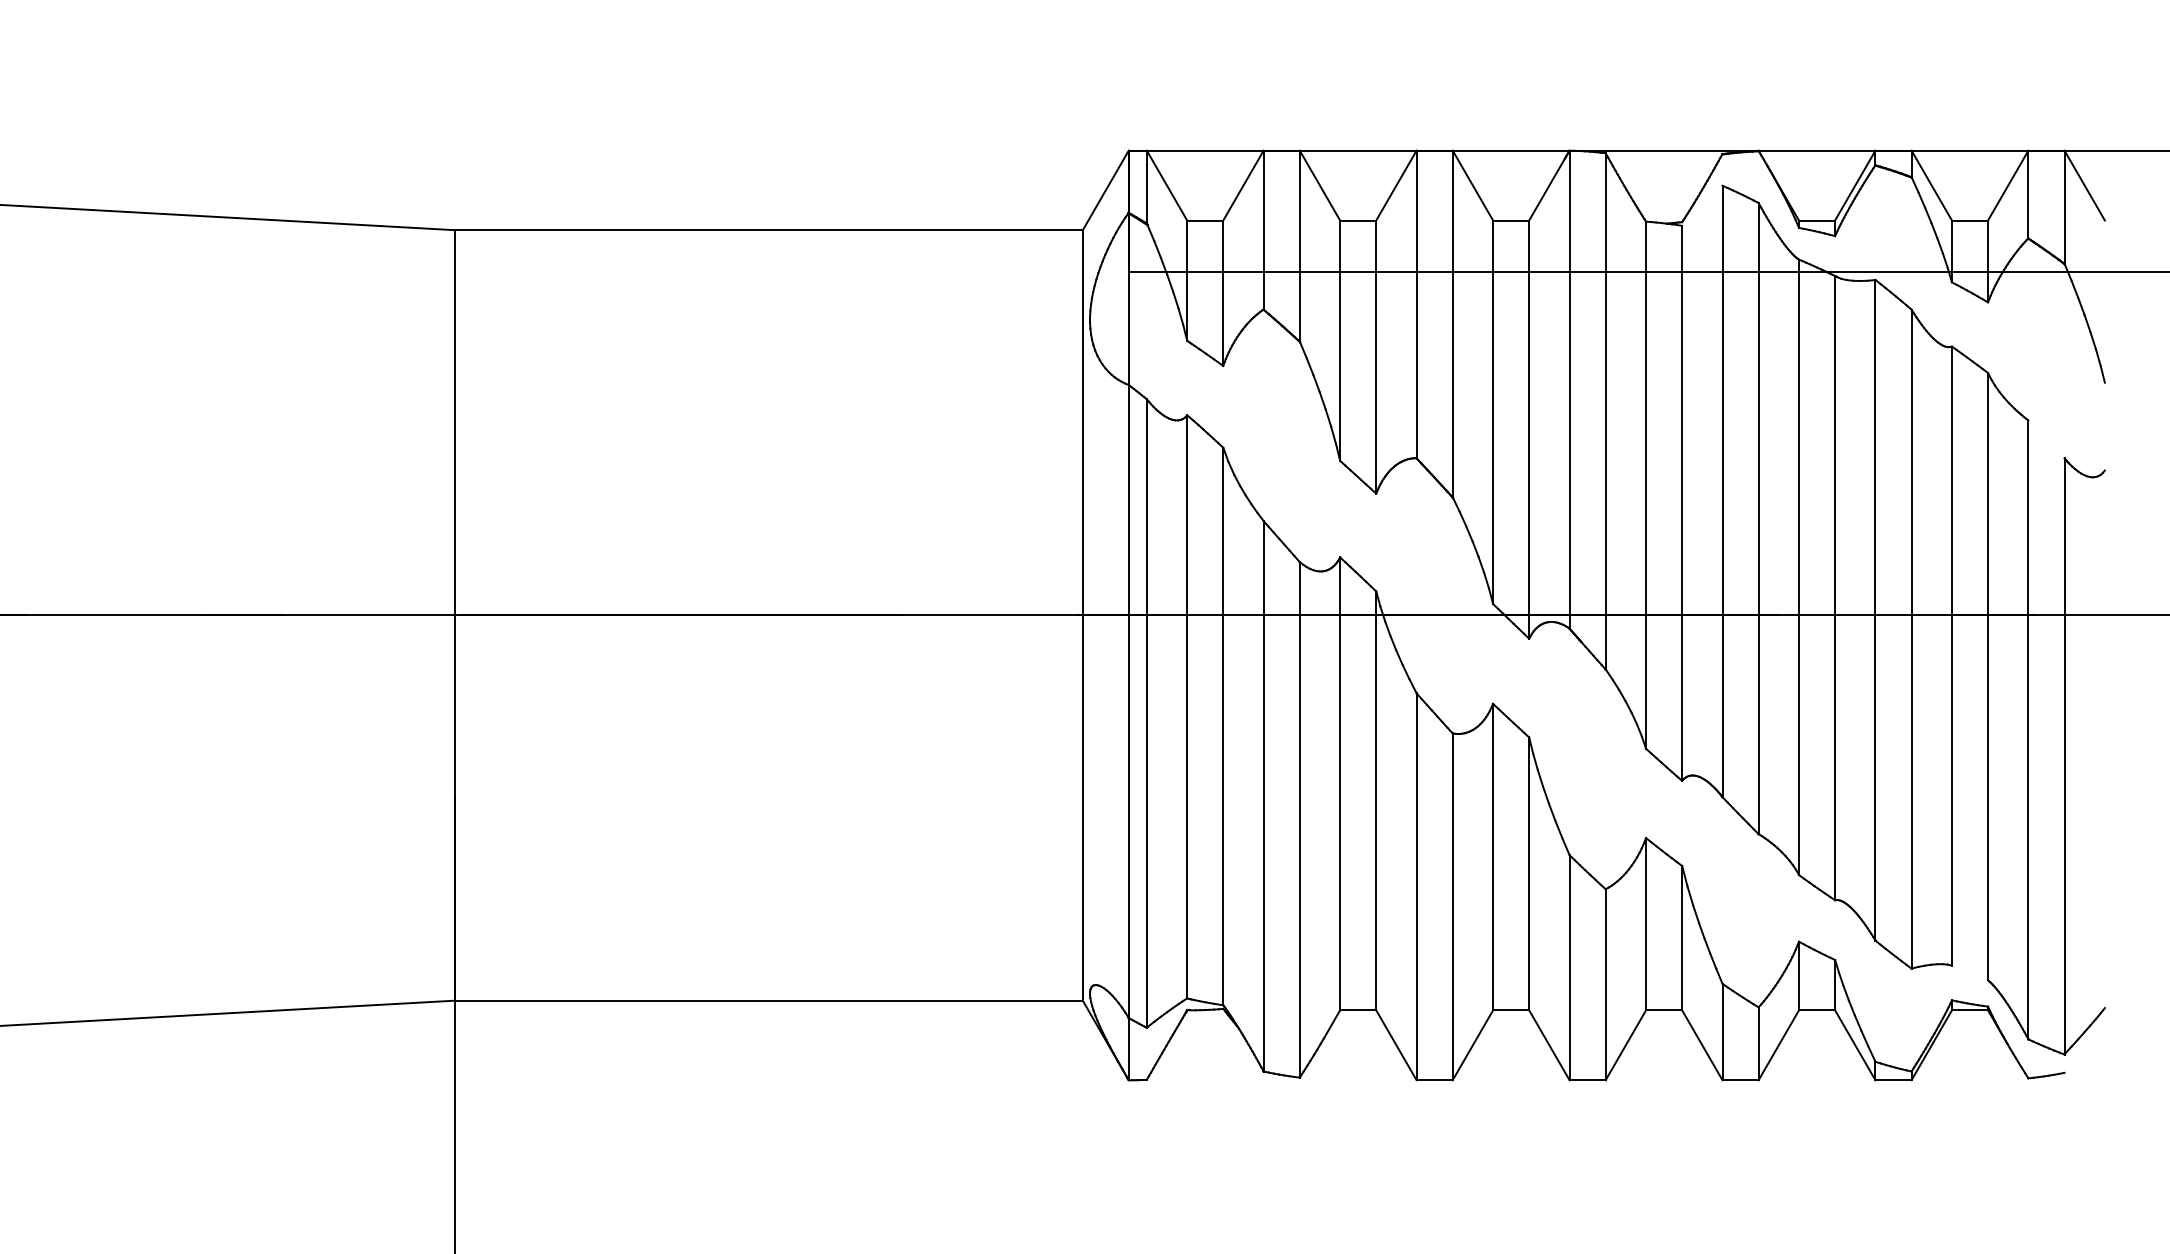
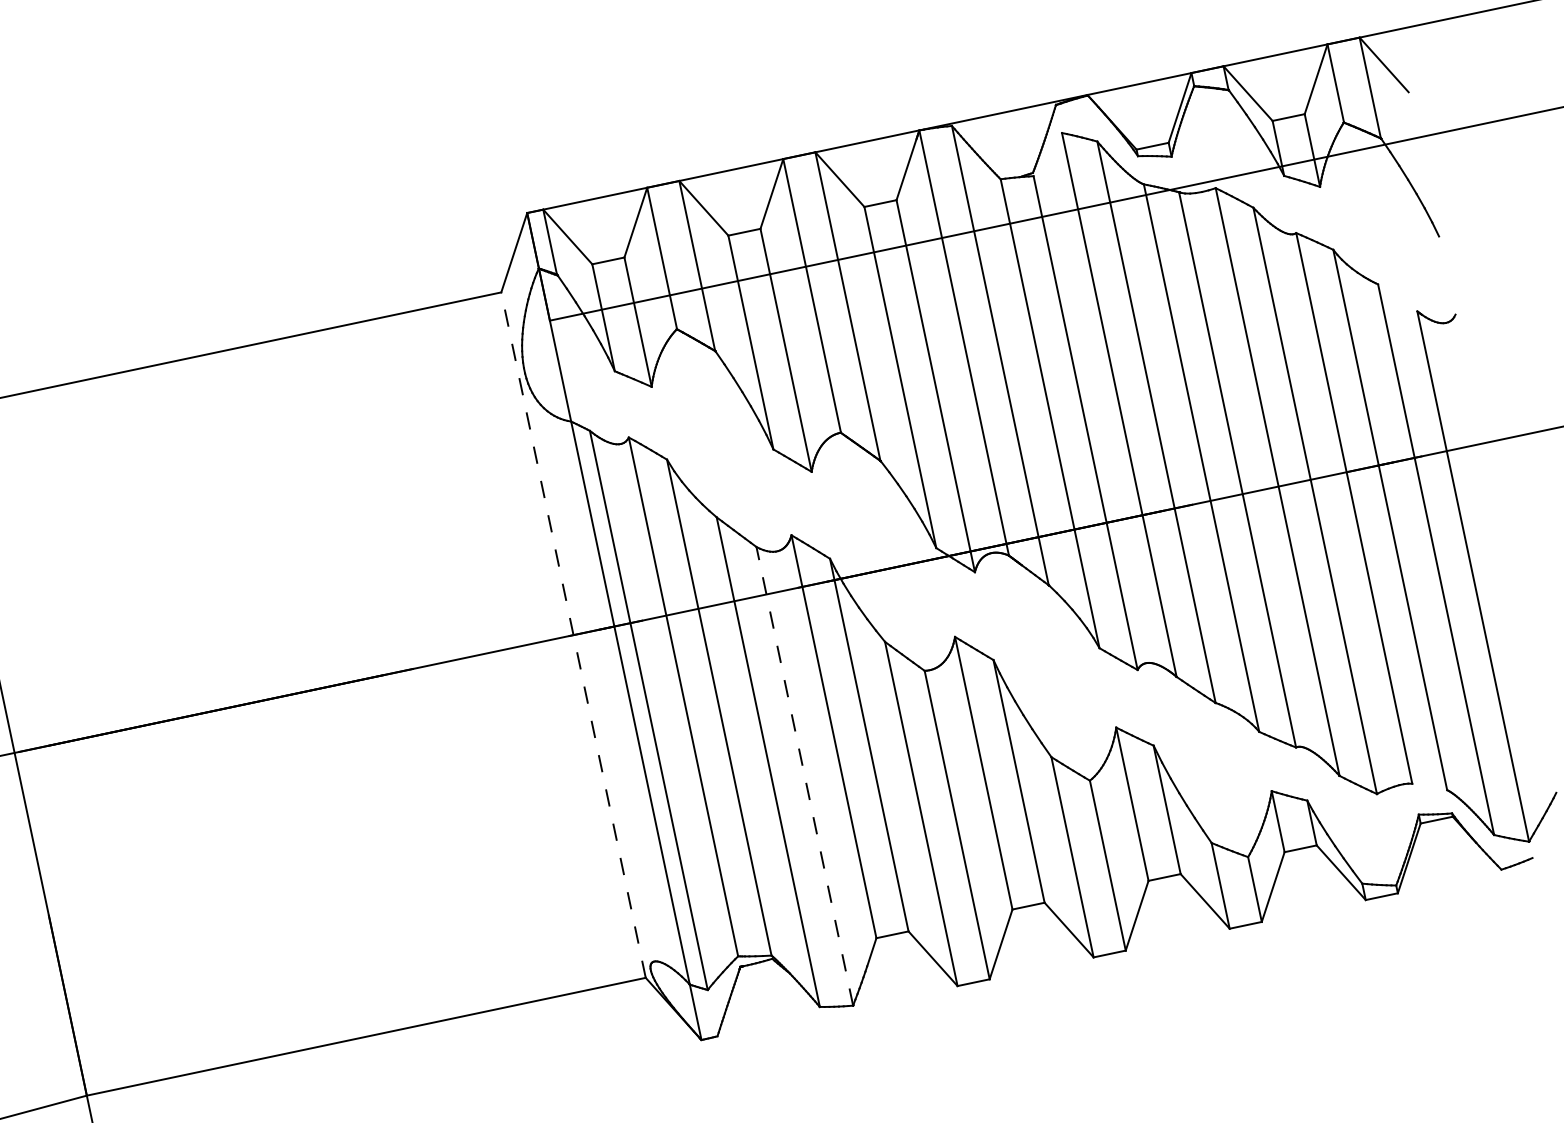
line: (1082, 614) -> (573, 634), solid -> dashed
line: (1299, 819) -> (804, 776), solid -> dashed

